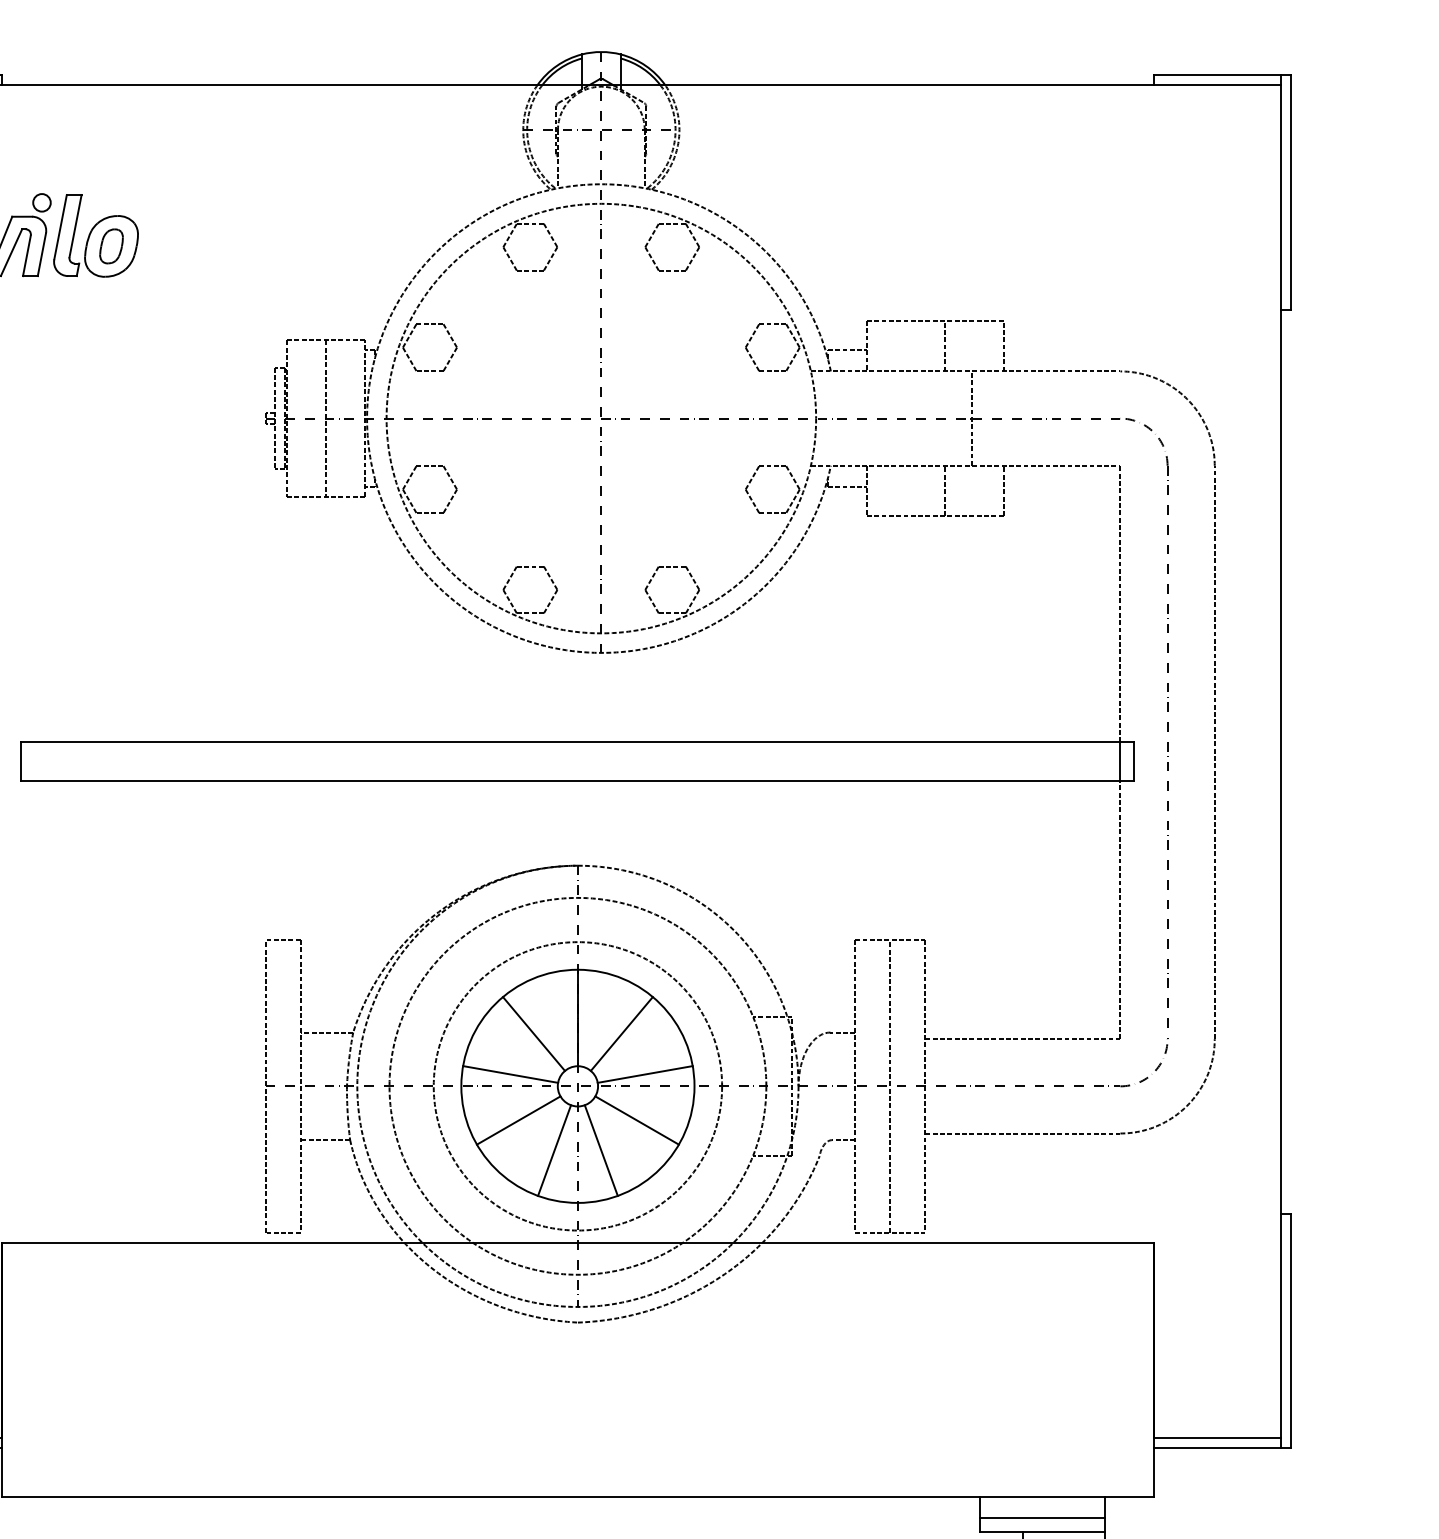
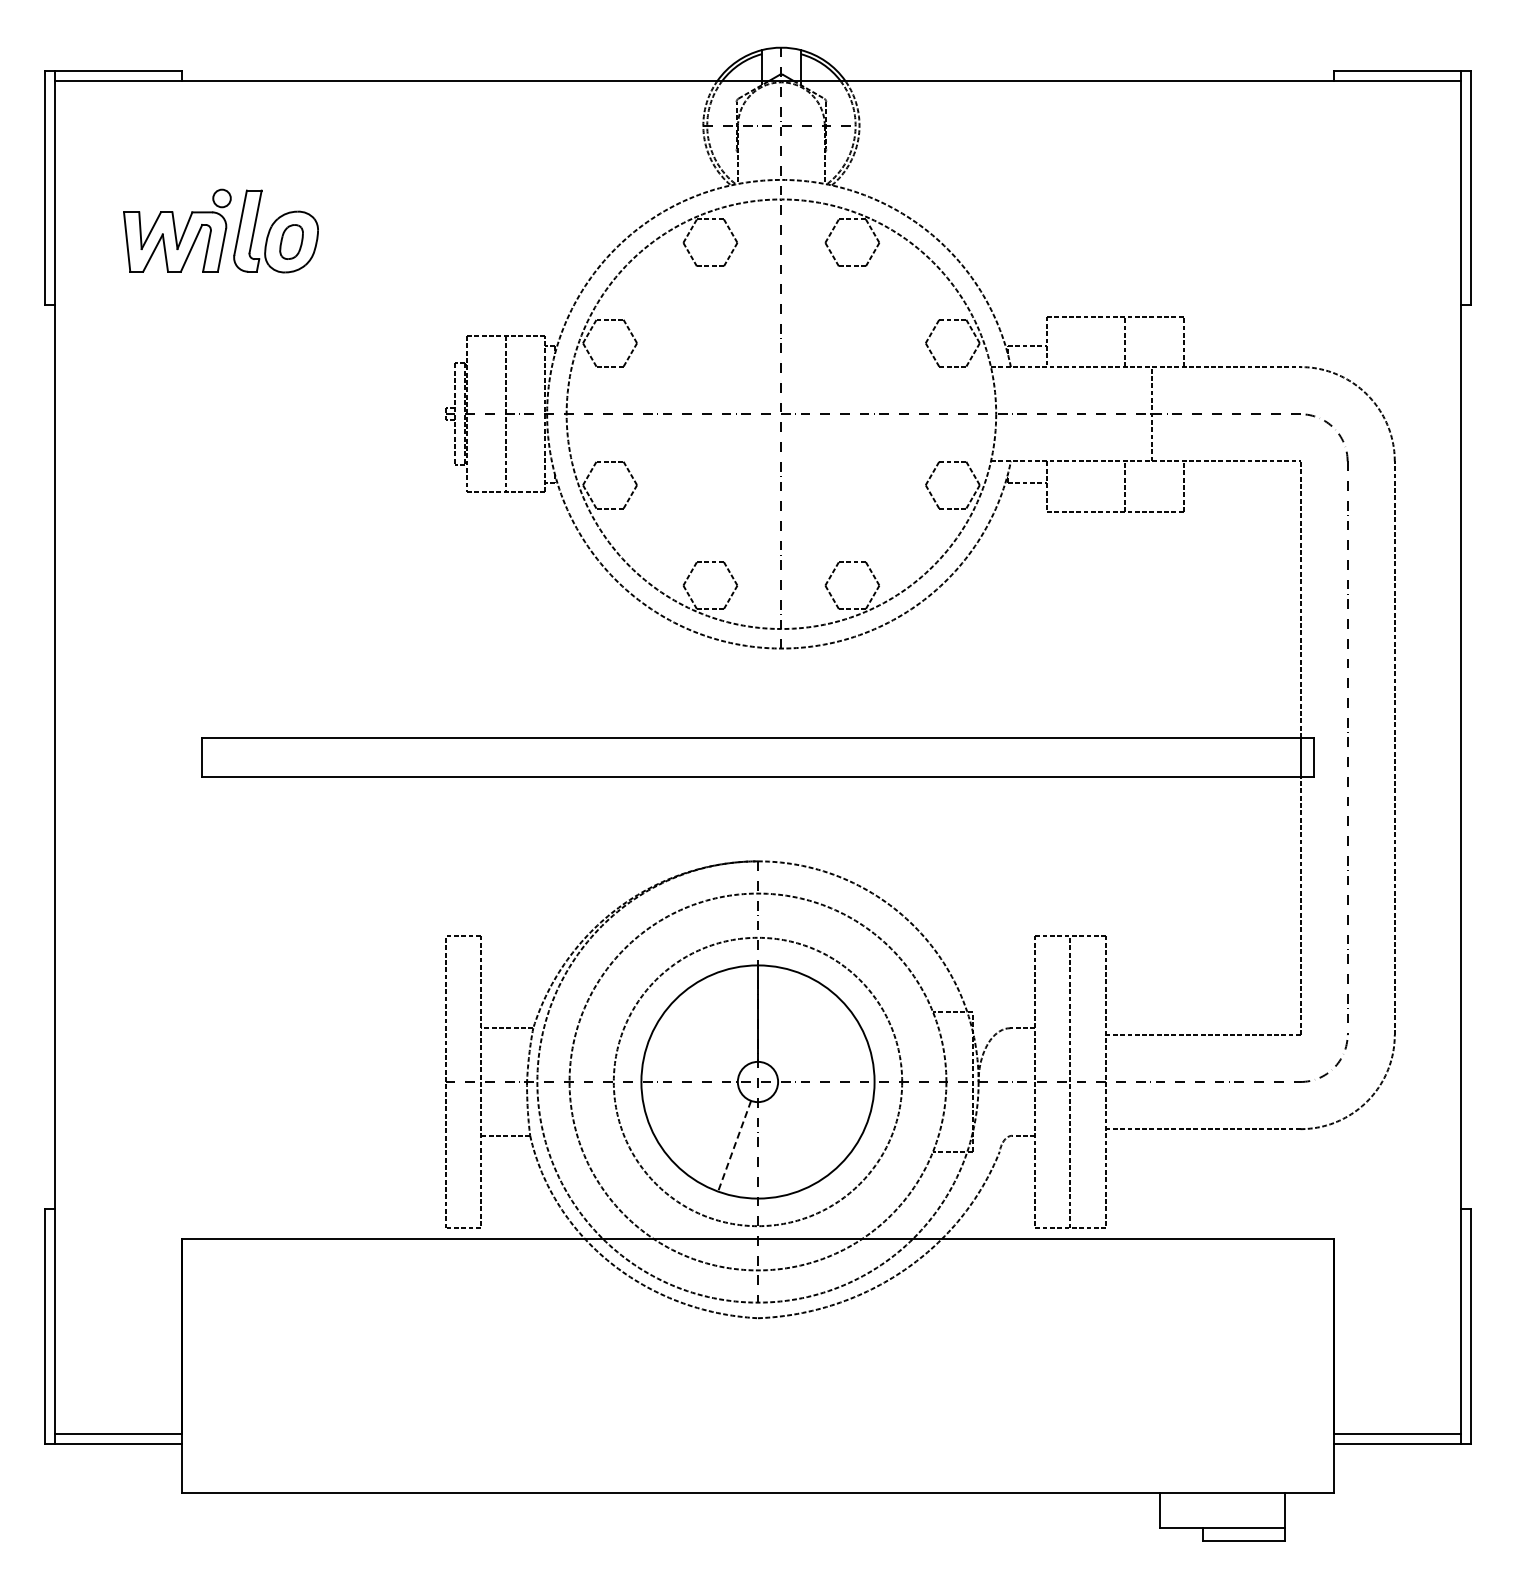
line: (534, 1033) -> (714, 1029), removed
line: (621, 1033) -> (801, 1029), removed
line: (510, 1073) -> (690, 1069), removed
line: (644, 1073) -> (824, 1069), removed
line: (518, 1120) -> (698, 1116), removed
line: (636, 1120) -> (816, 1116), removed
line: (600, 1149) -> (780, 1145), removed
line: (554, 1150) -> (734, 1146), solid -> dashed
line: (1042, 1517) -> (1222, 1513), removed

